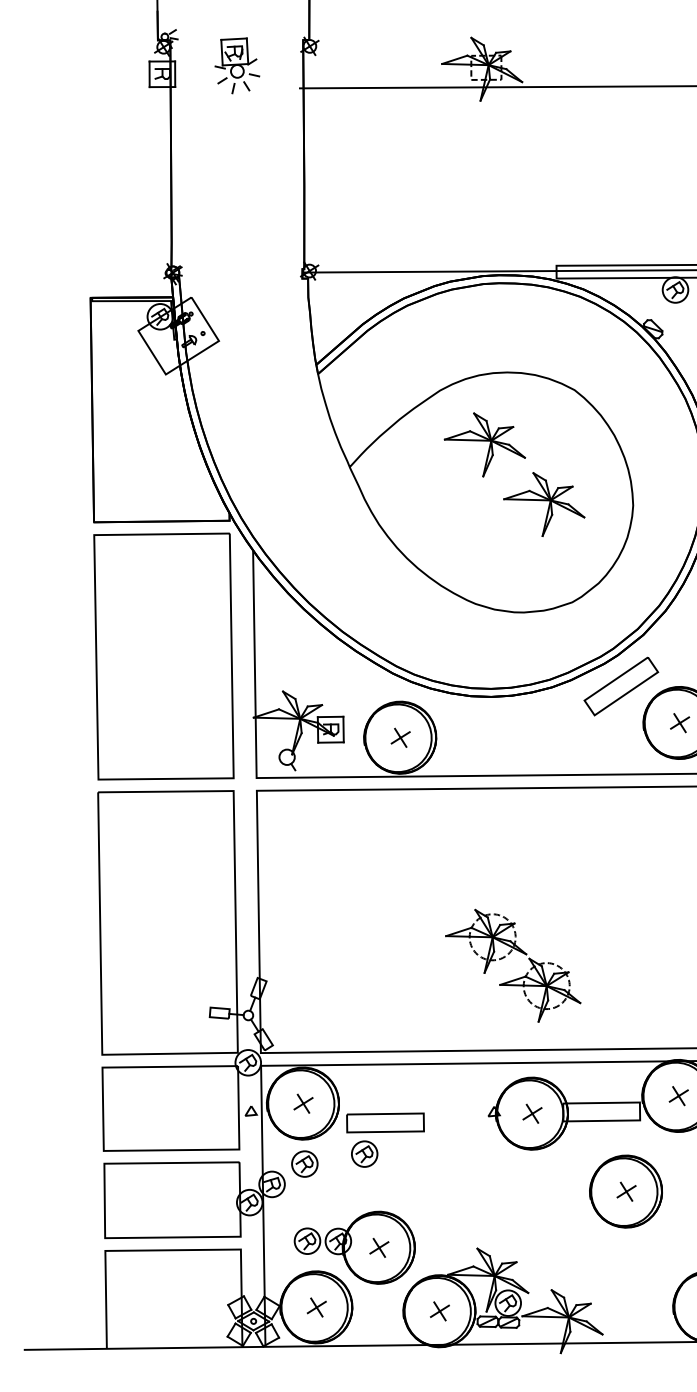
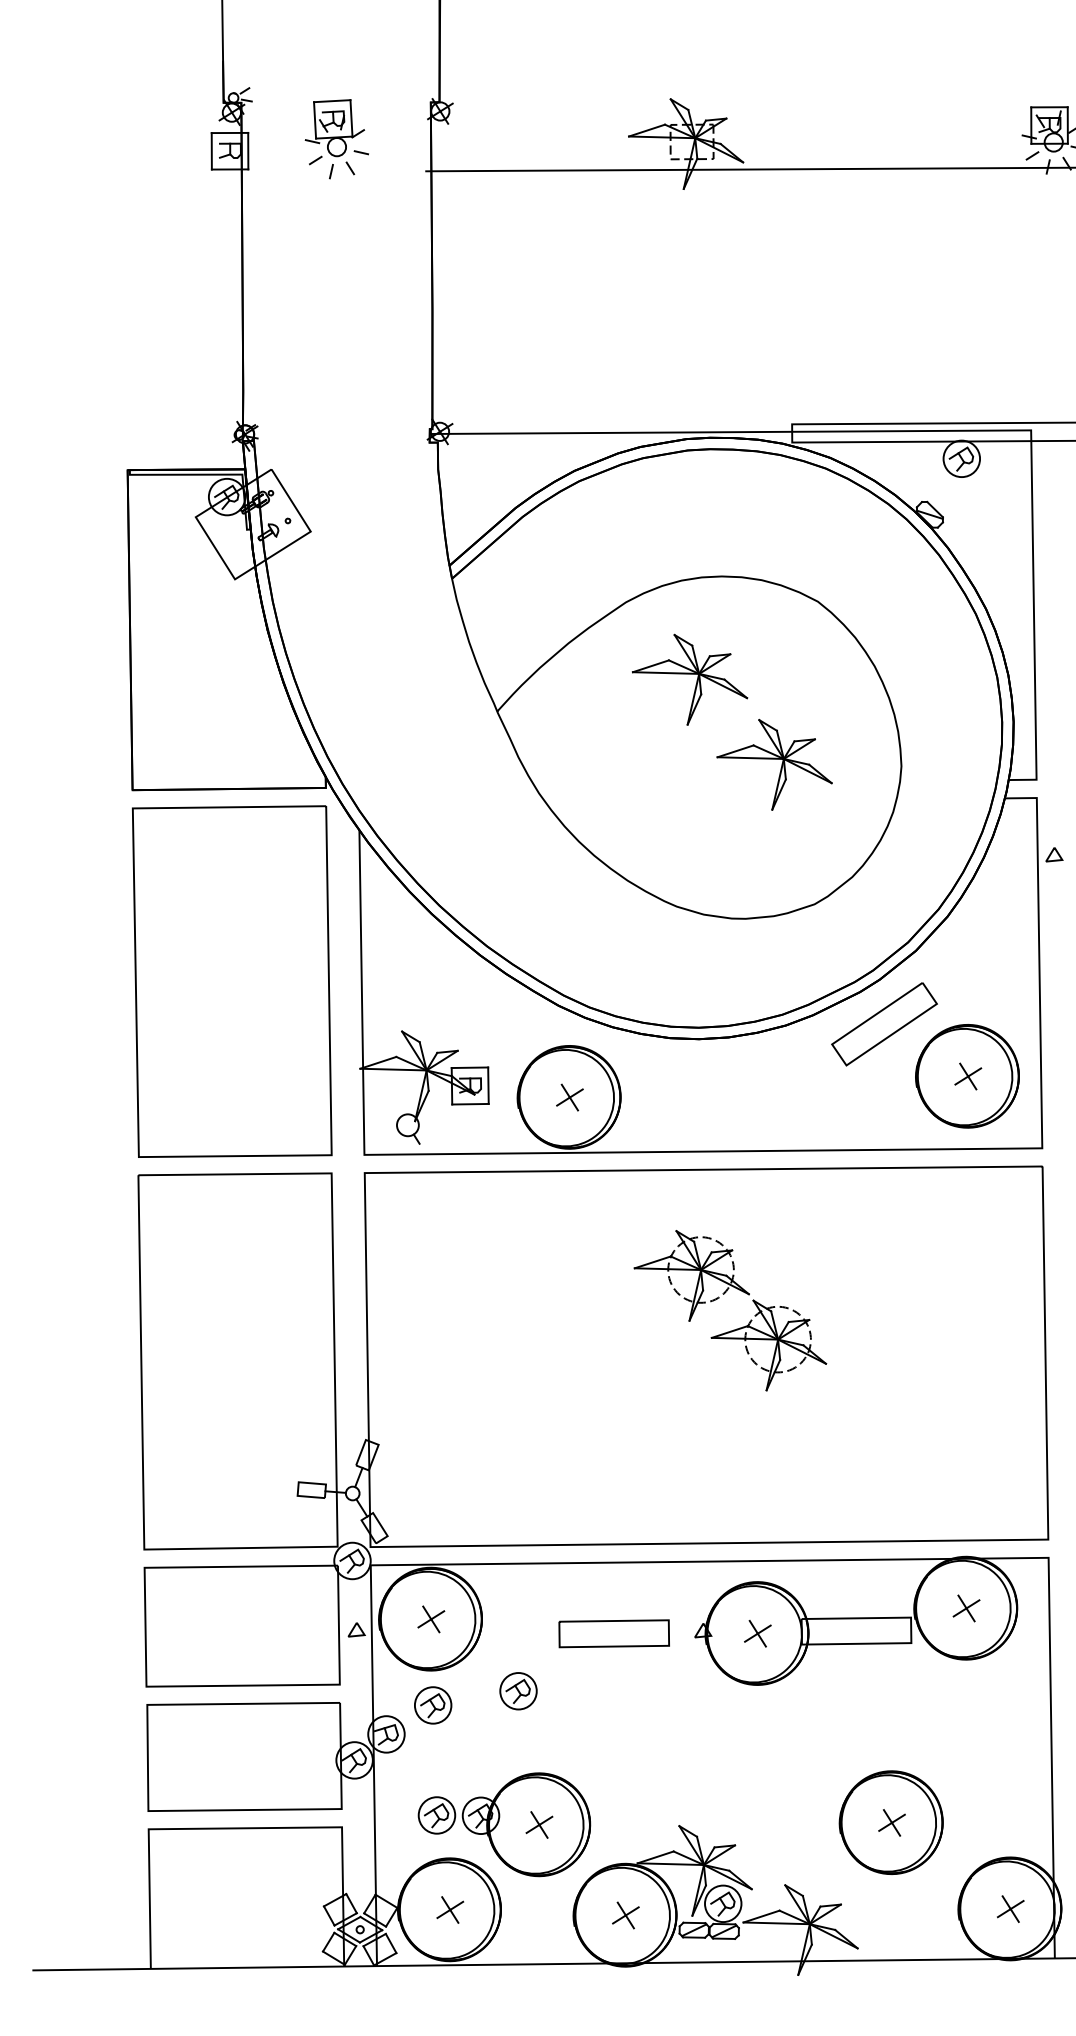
part: (505, 957) -> (719, 1298), moved
part: (385, 1122) -> (613, 1633), moved
part: (625, 1191) -> (890, 1822), moved

